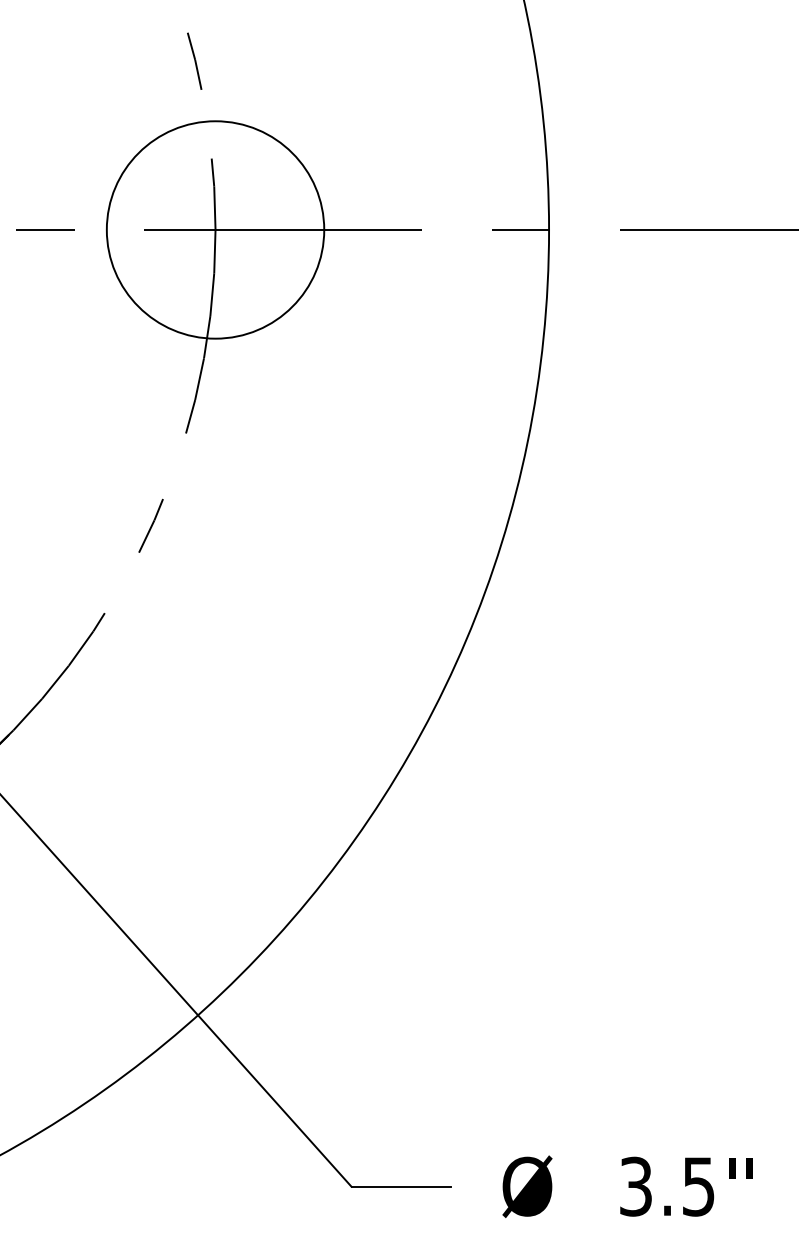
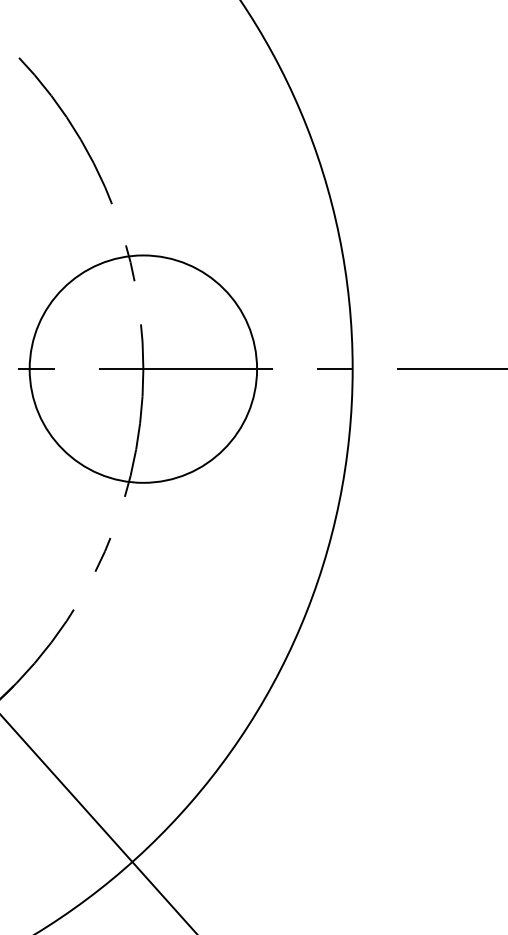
circle: (215, 228) -> (143, 368), size x1.67

